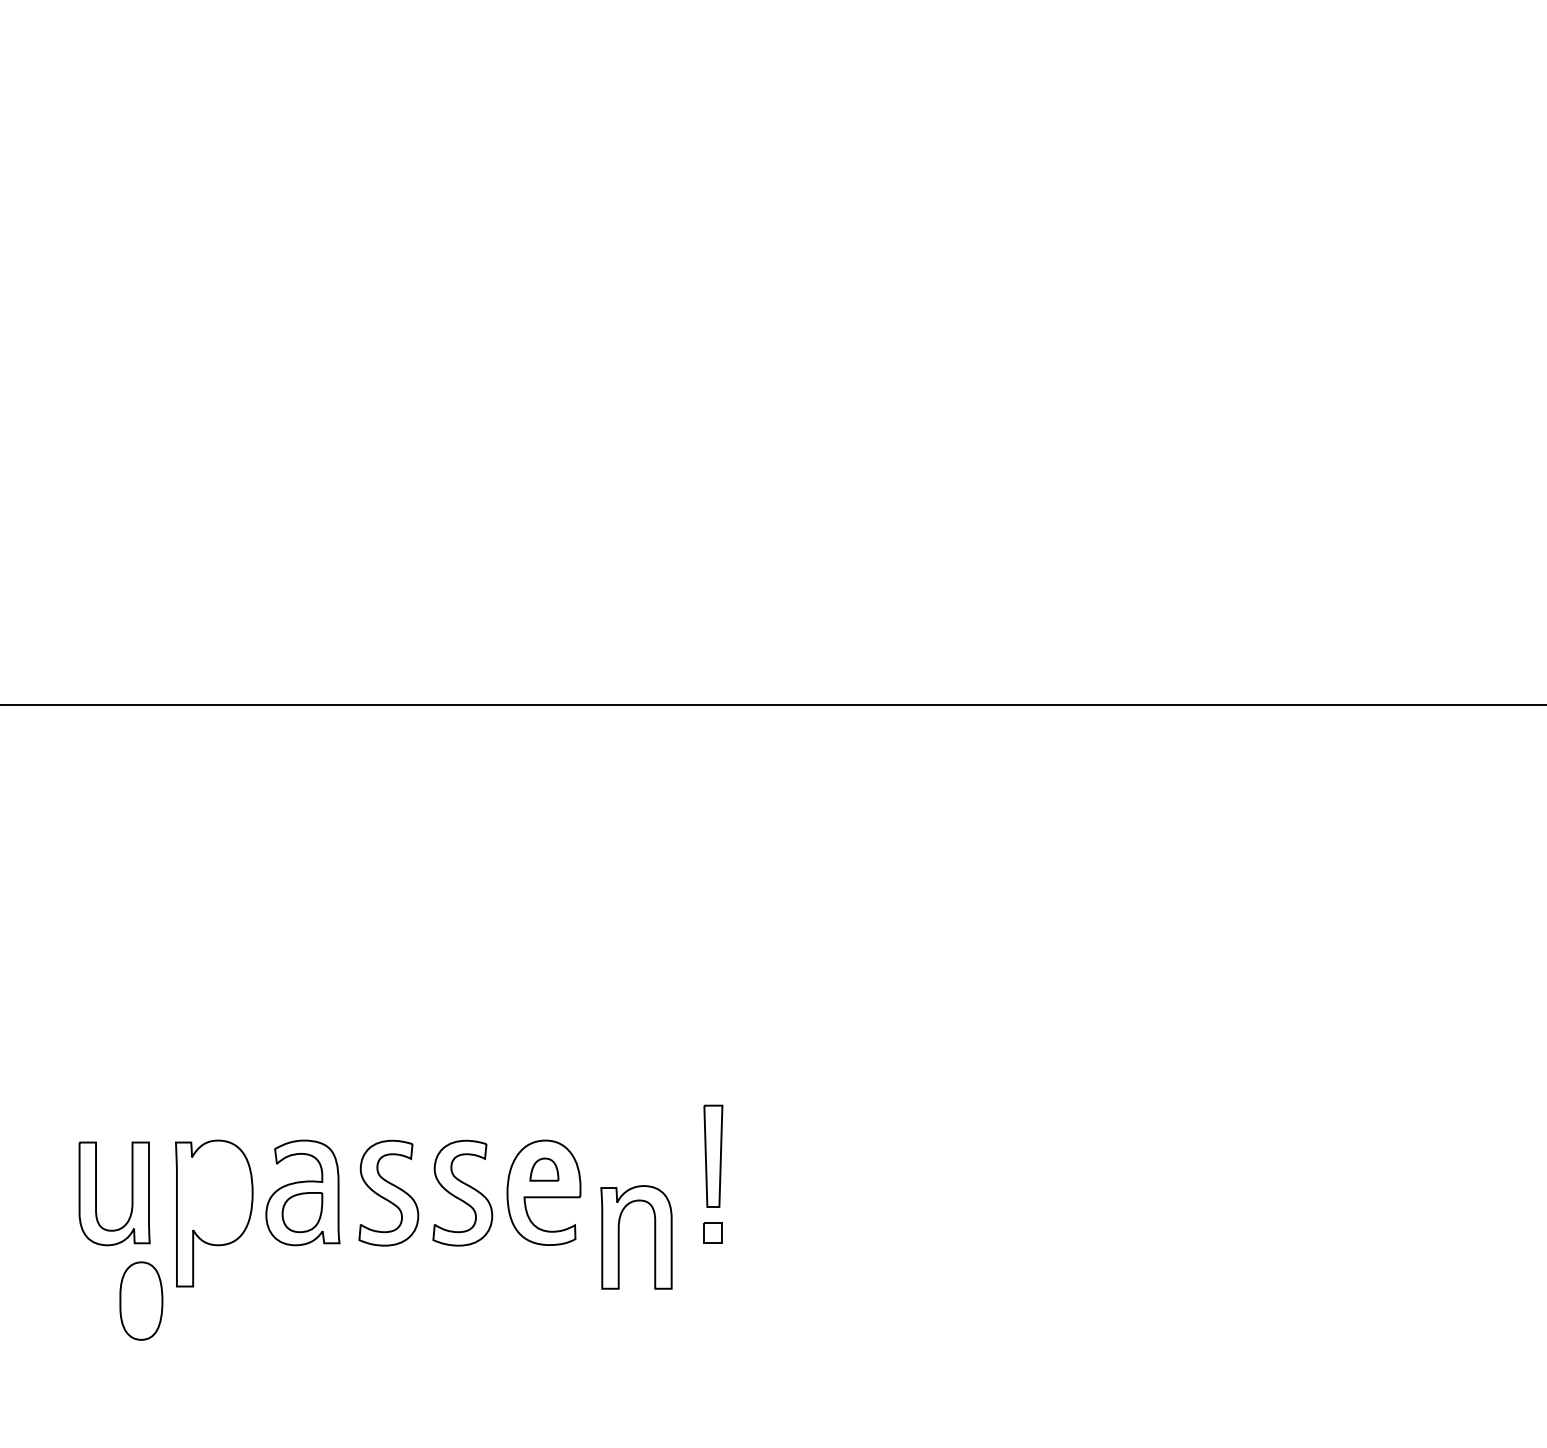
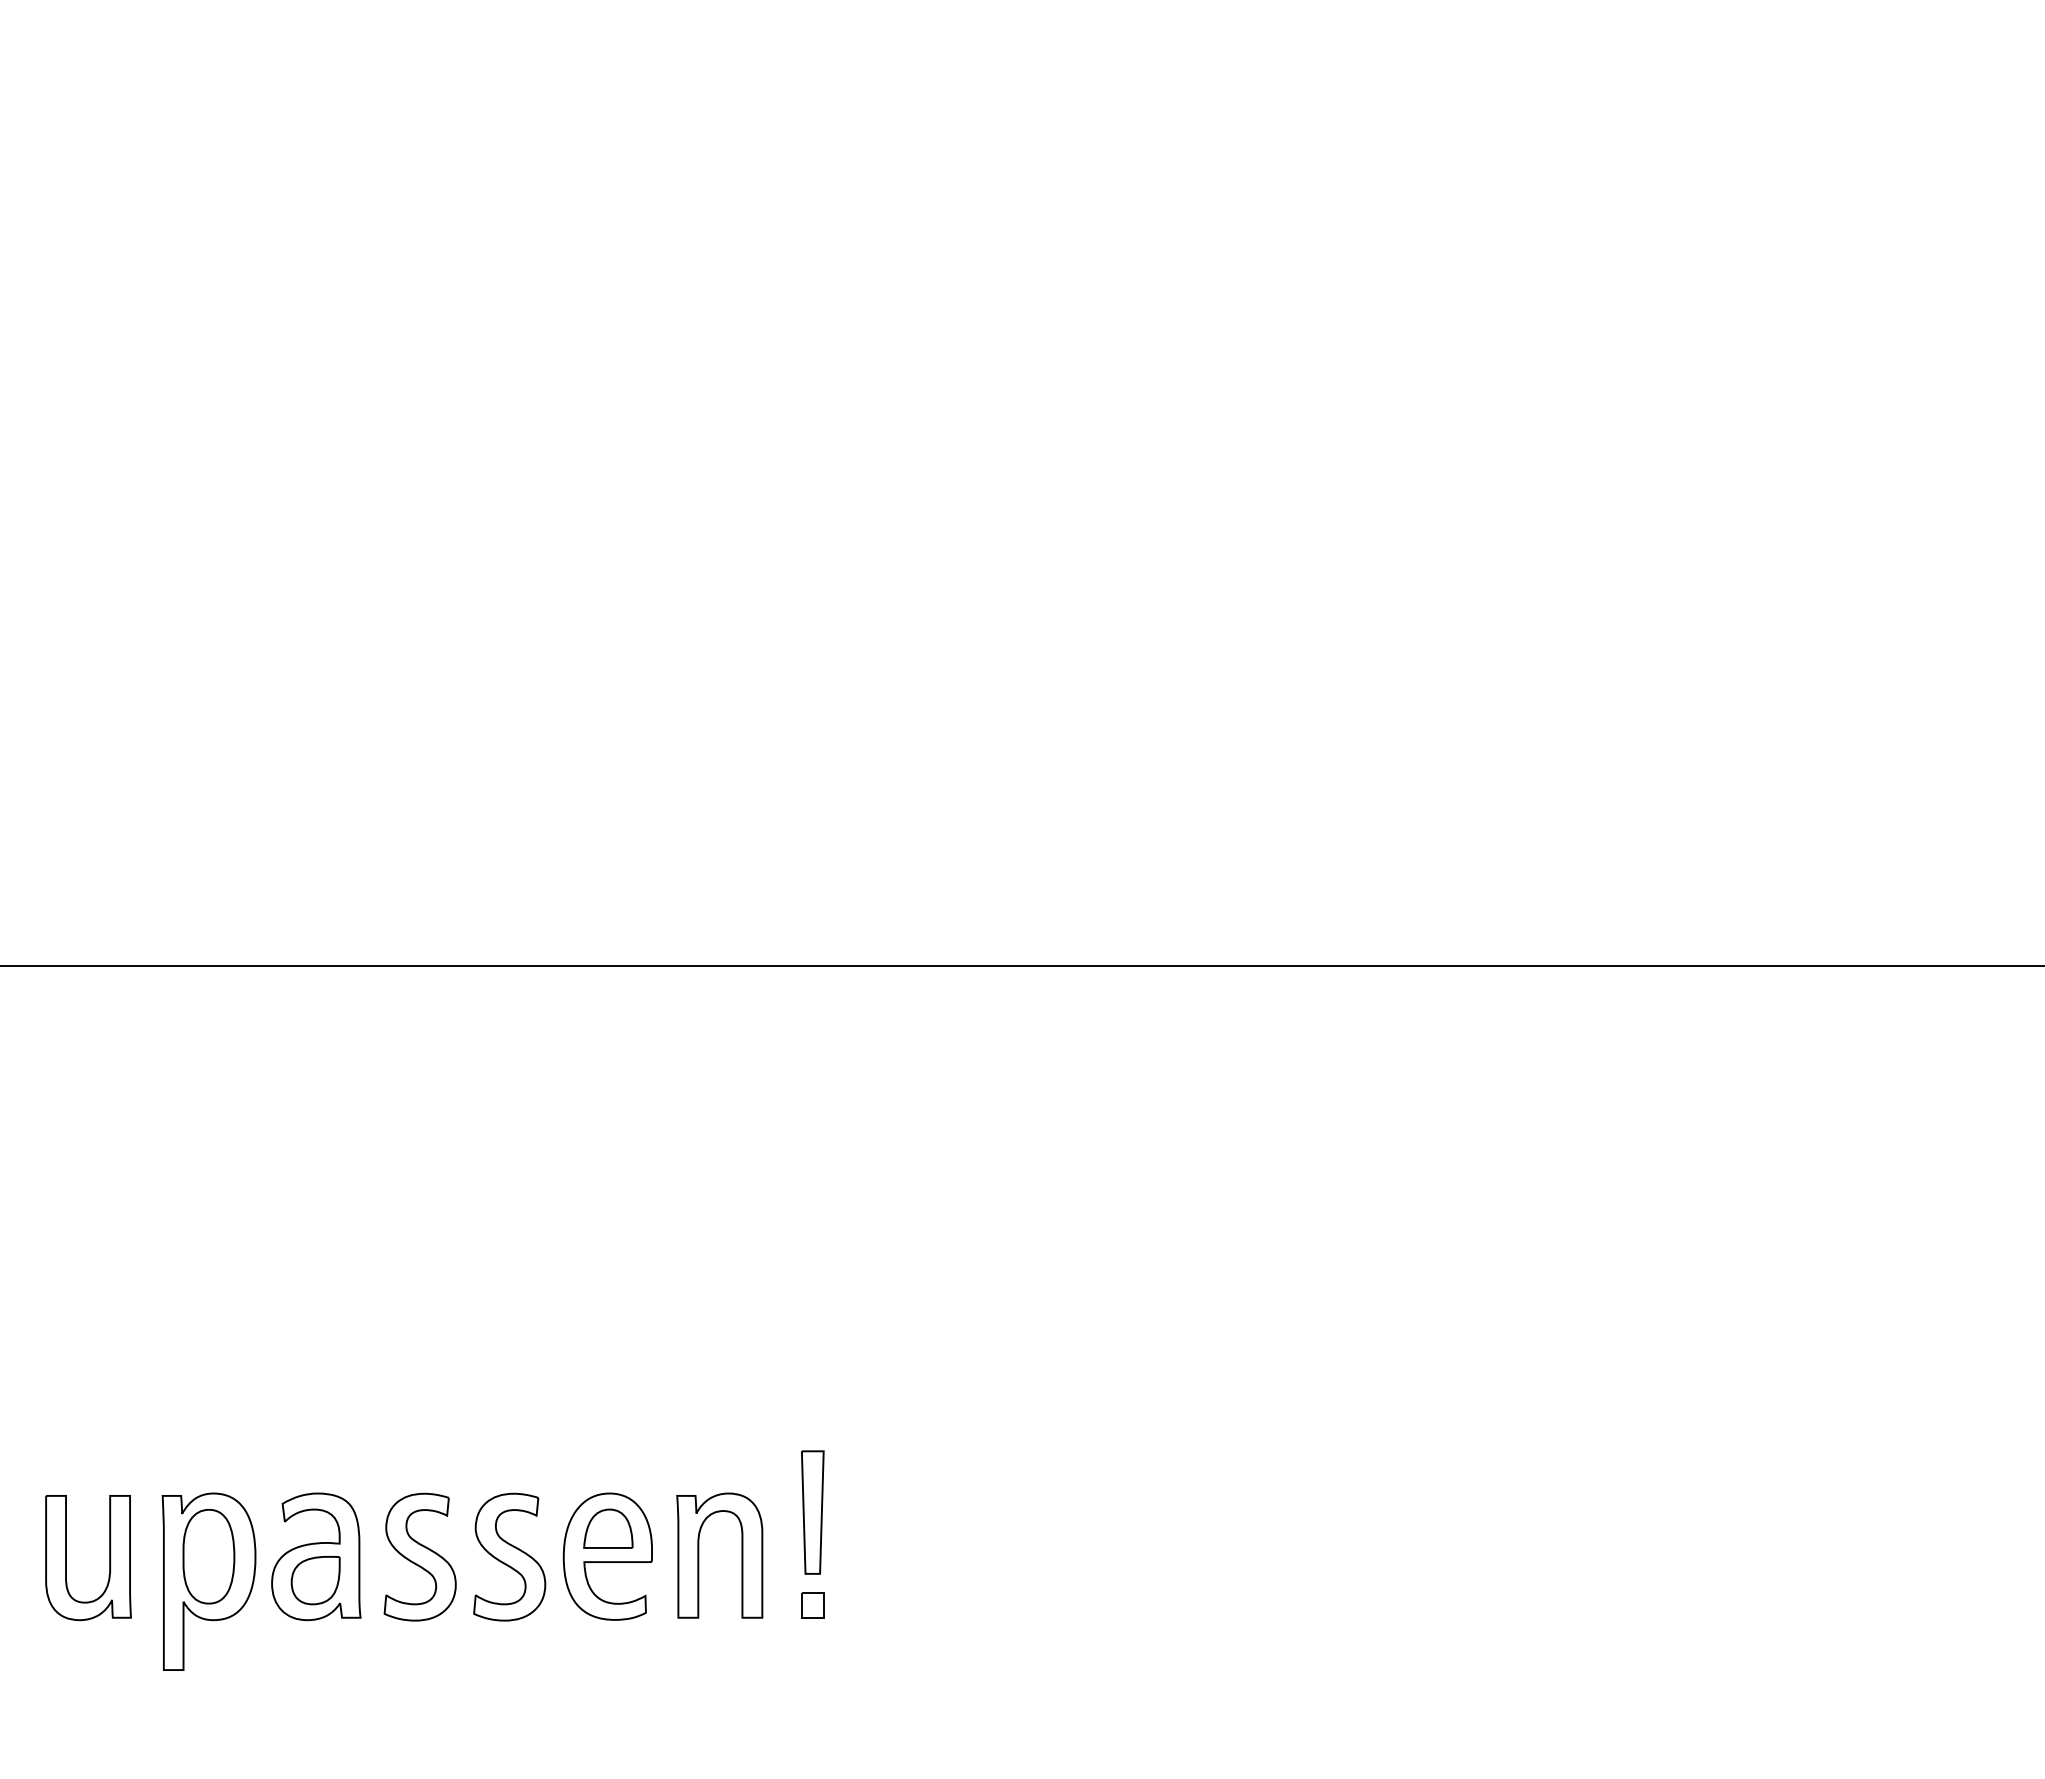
part: (544, 1169) -> (608, 1528), size x1.43
part: (619, 1237) -> (699, 1555), moved
part: (141, 1300) -> (208, 1556), moved

